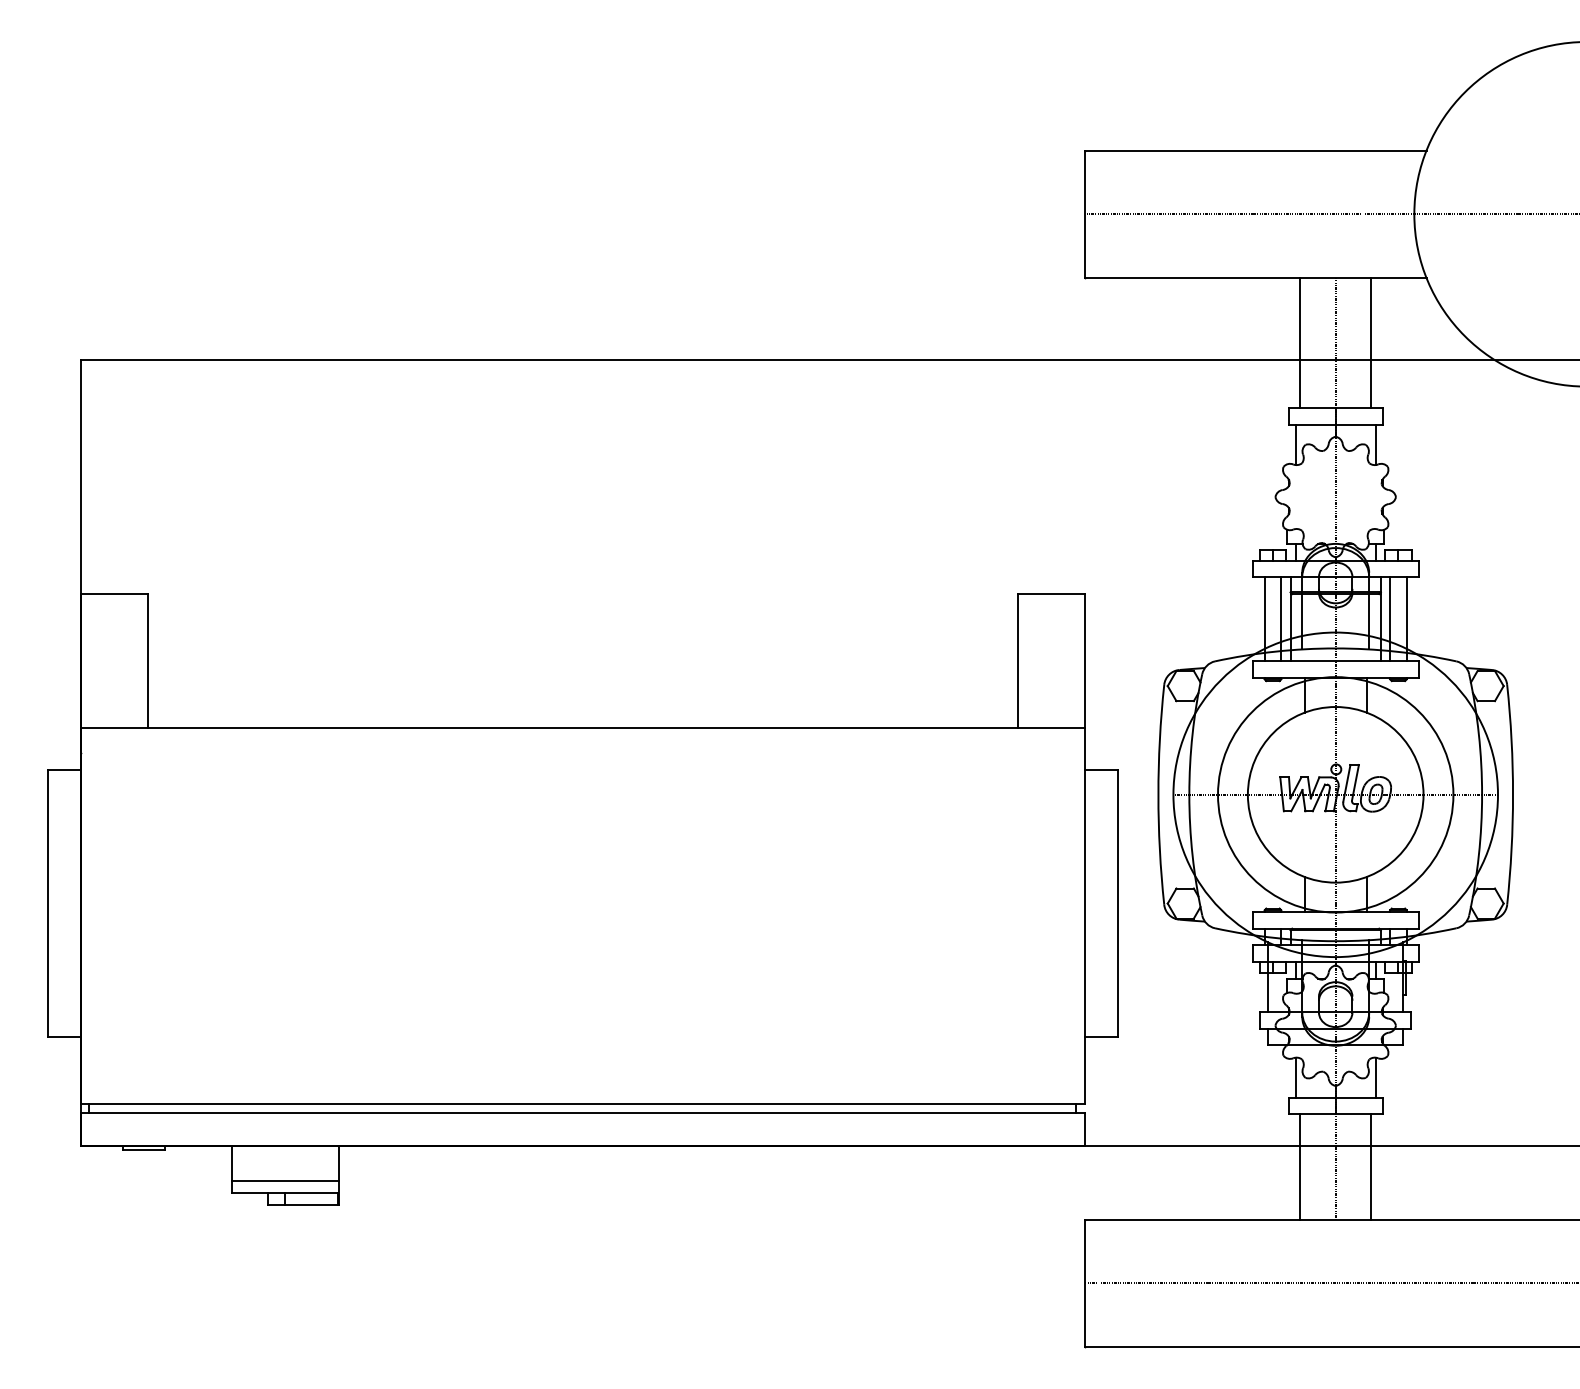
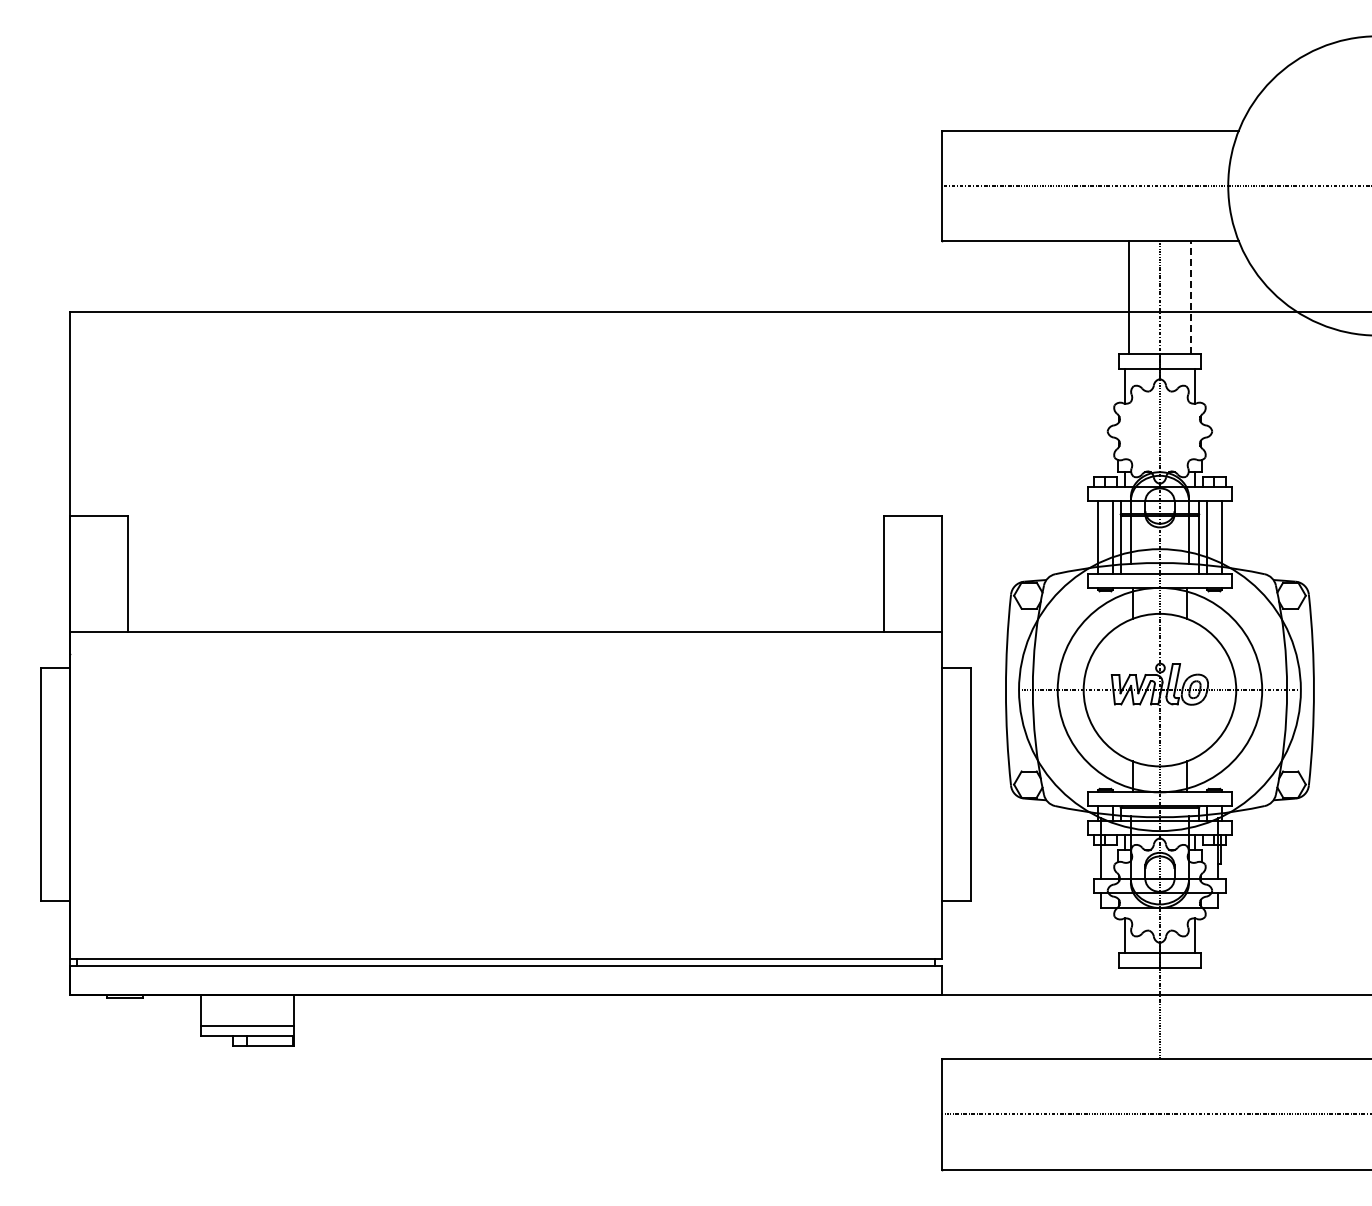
line: (1370, 342) -> (1190, 297), solid -> dashed
line: (1300, 1167) -> (1129, 1013), removed
line: (1370, 1167) -> (1190, 1013), removed

